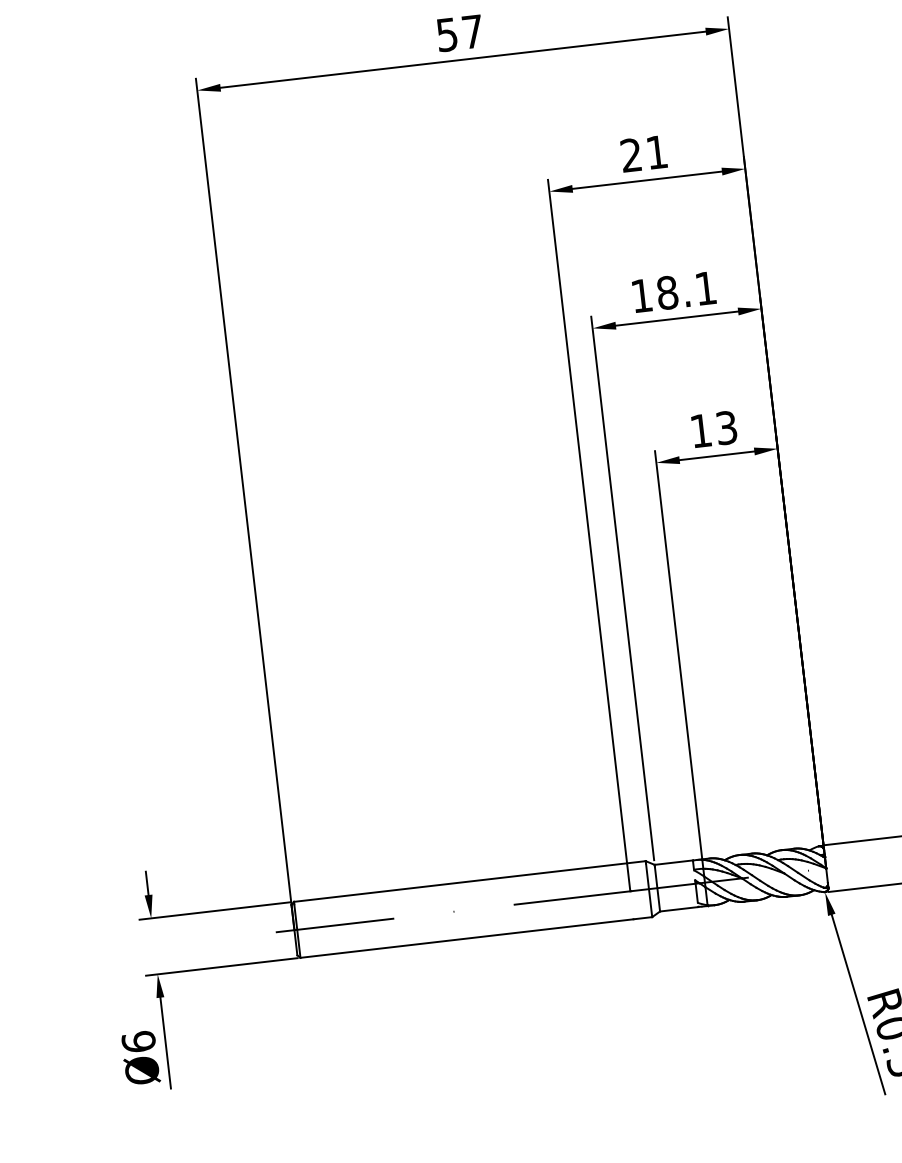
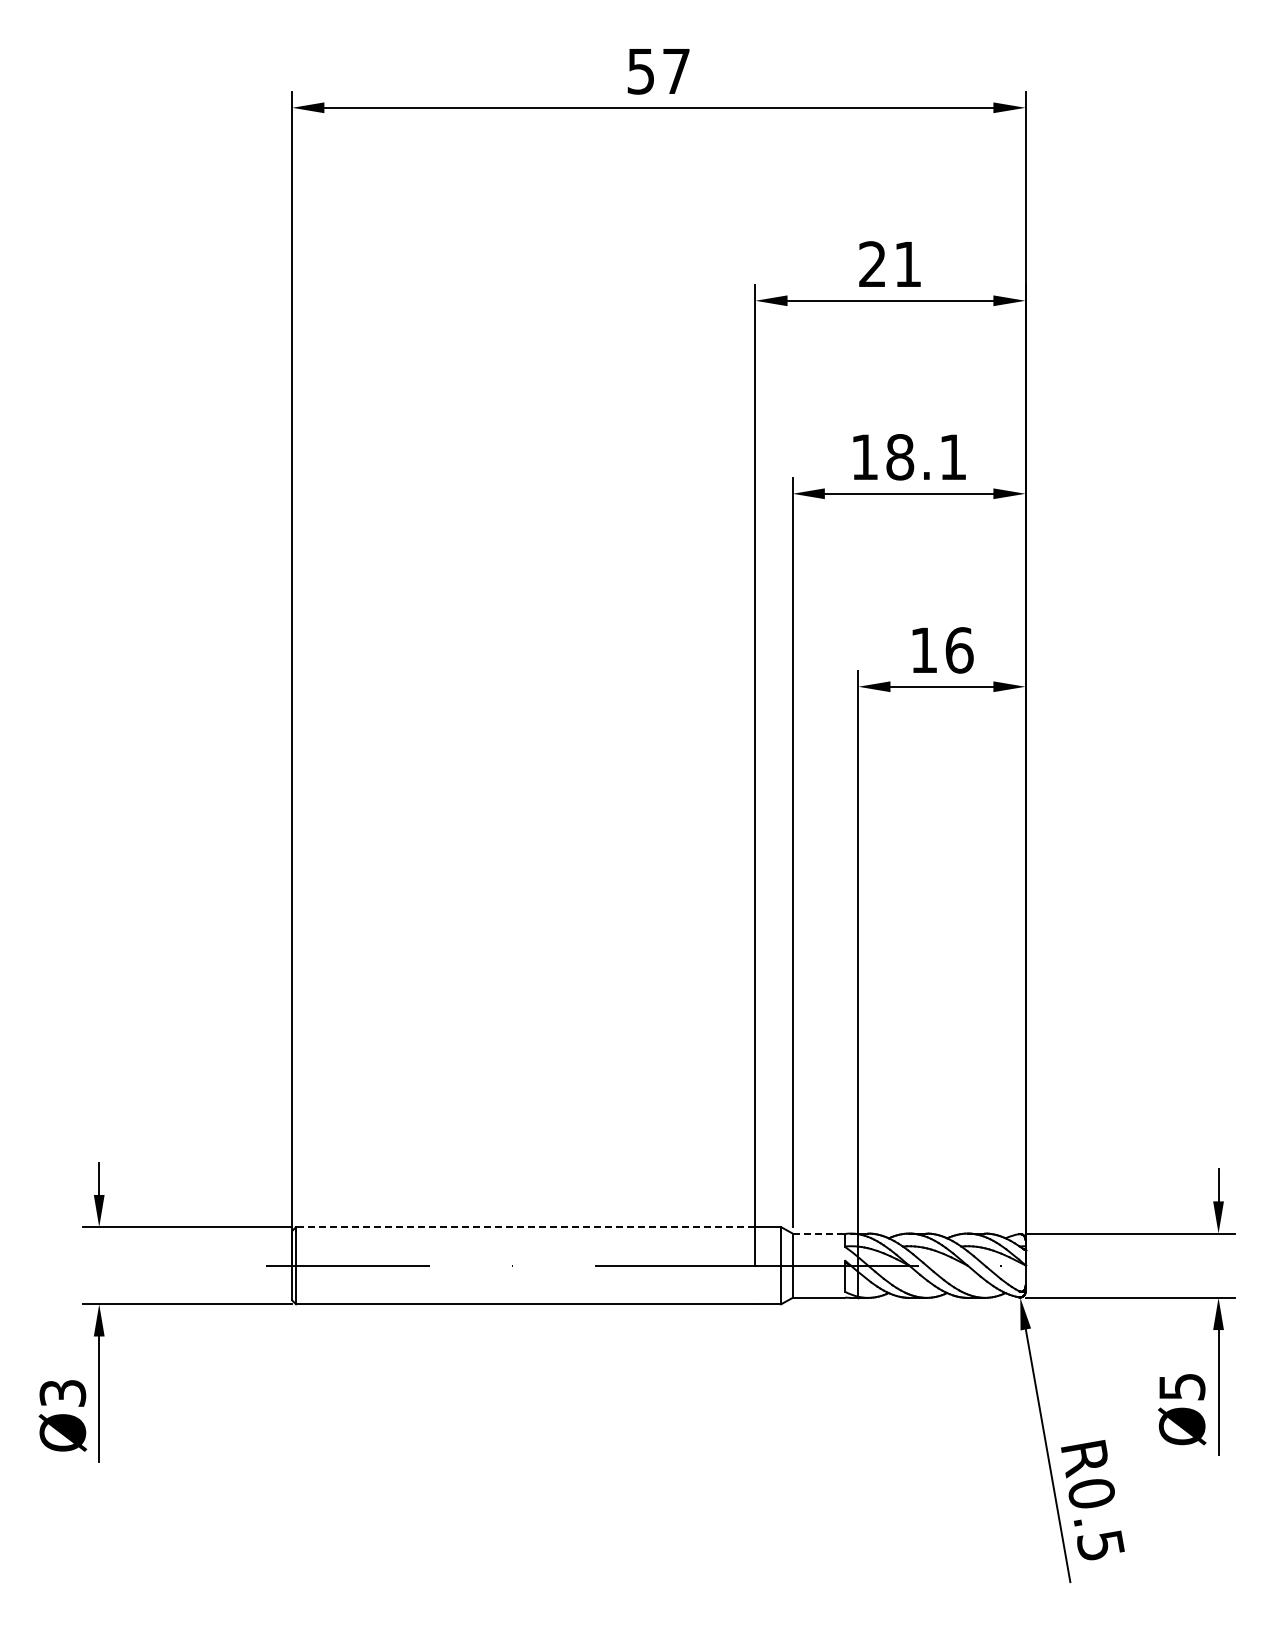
text: (726, 428) -> (959, 650), 13 -> 16
line: (674, 862) -> (819, 1233), solid -> dashed
line: (460, 882) -> (525, 1227), solid -> dashed
text: (138, 1042) -> (62, 1393), Ø6 -> Ø3

